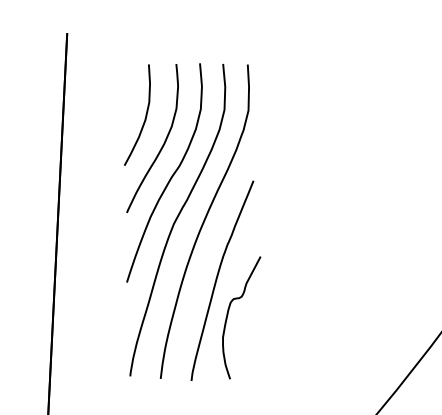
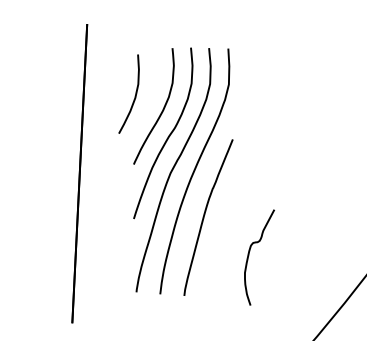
curve: (144, 118) -> (134, 96), moved
curve: (228, 315) -> (249, 255), moved

